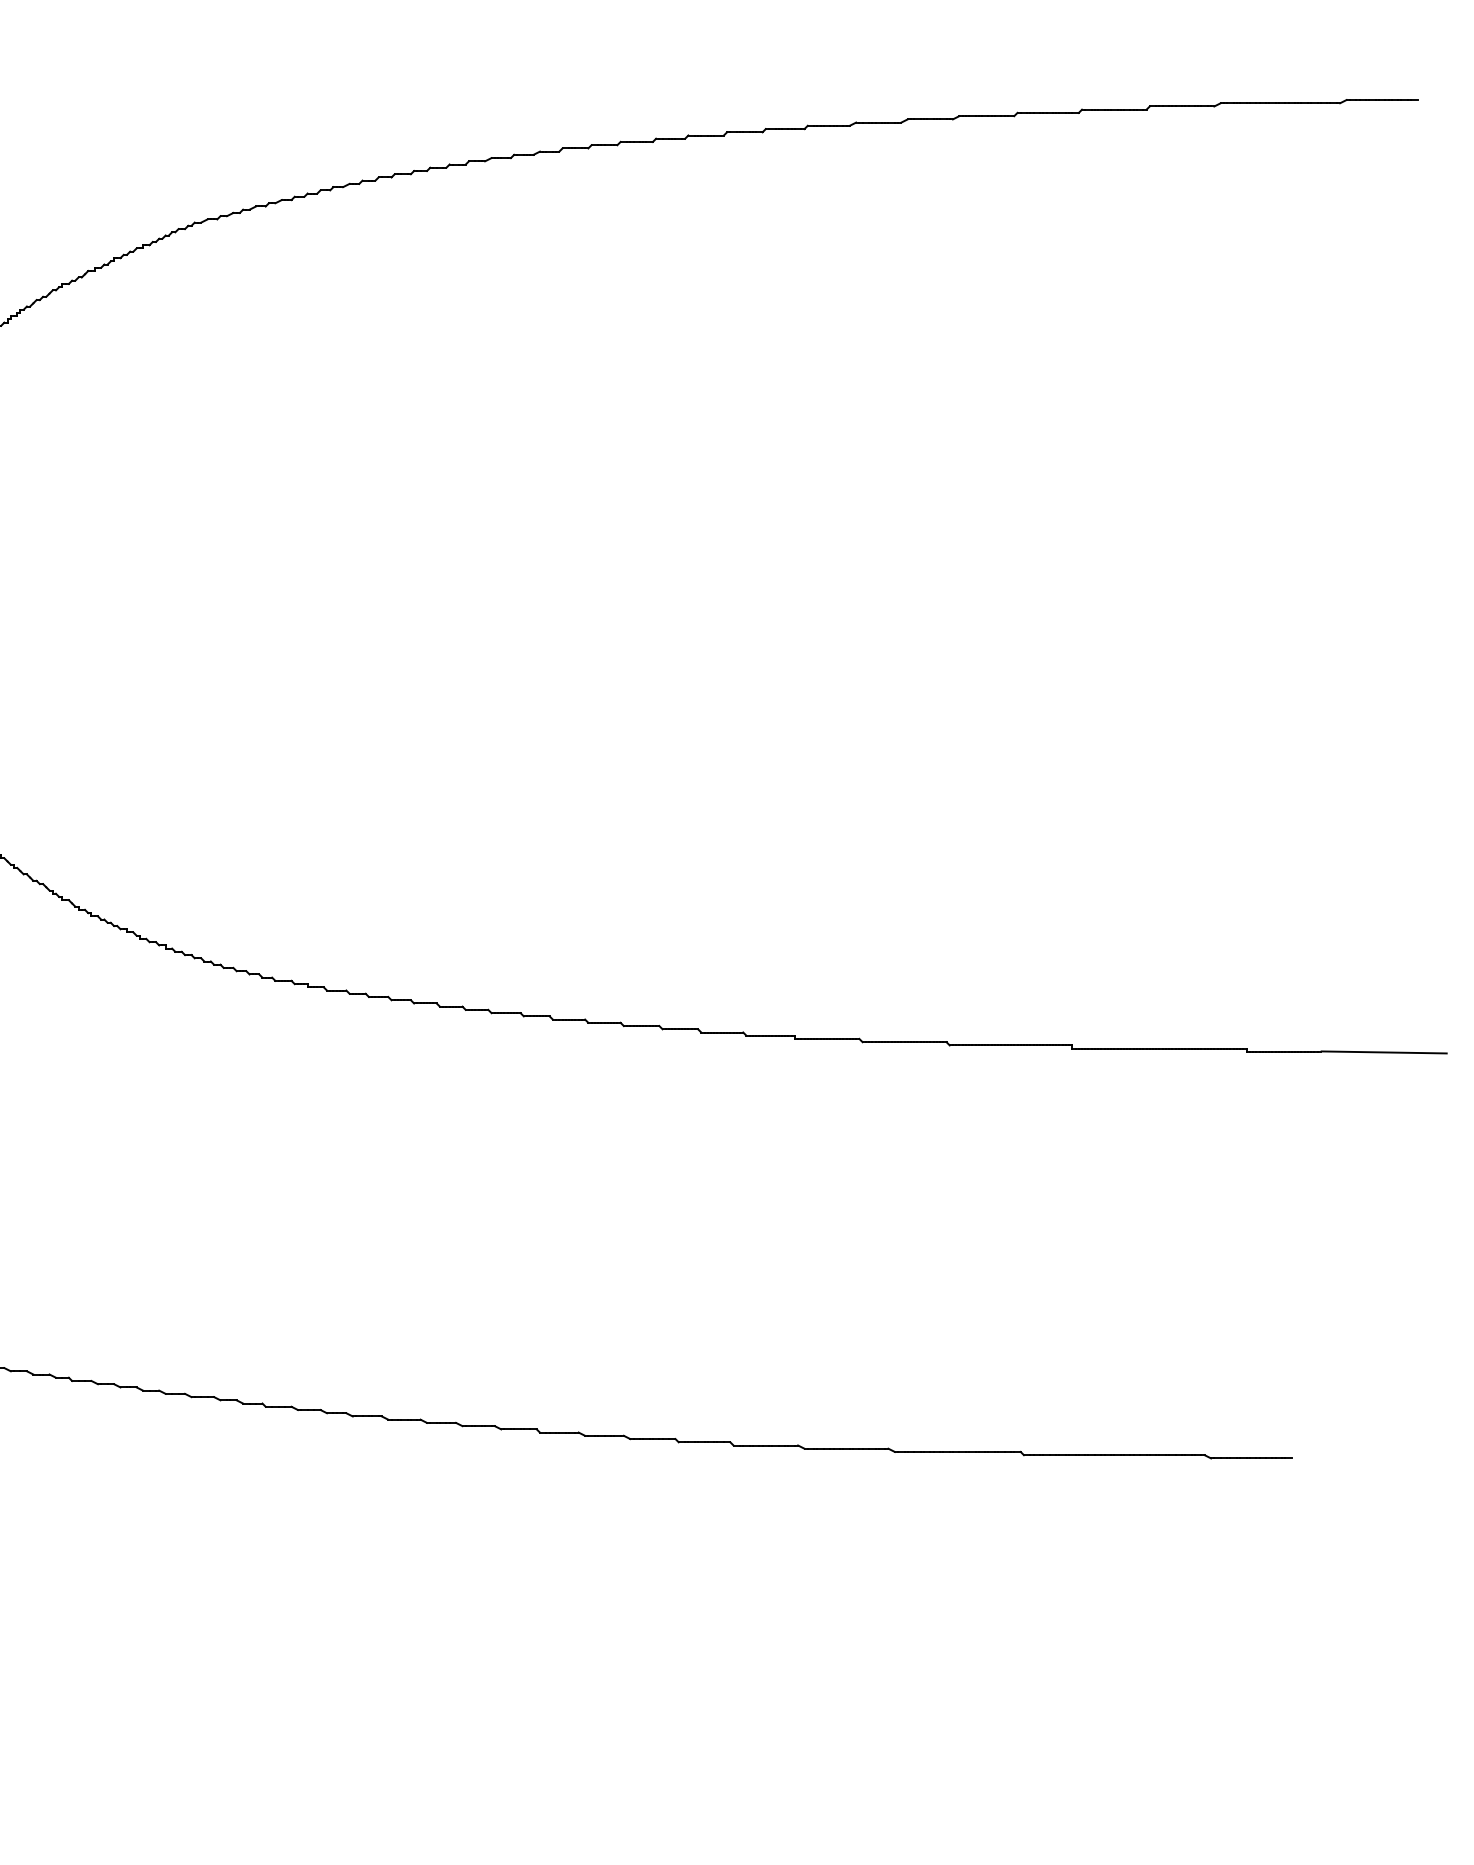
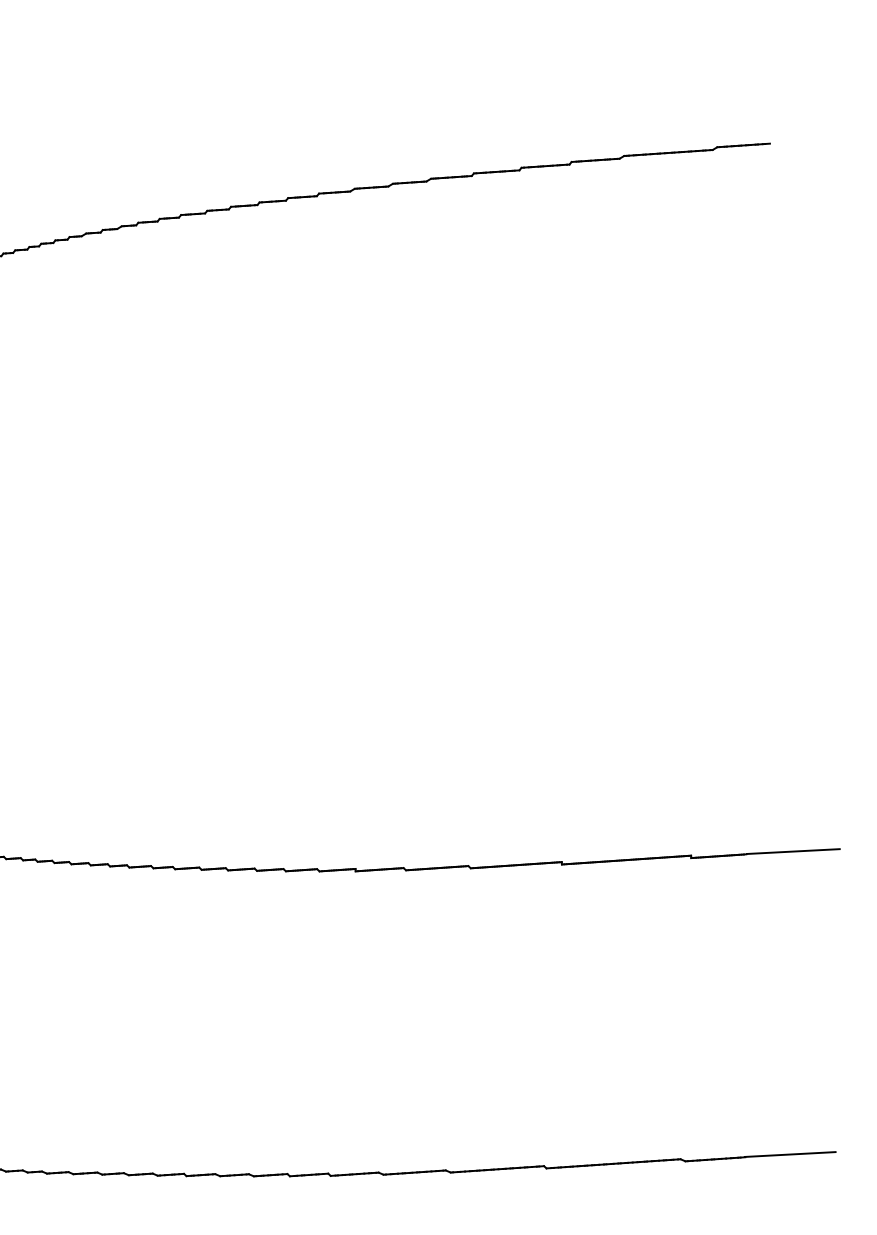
line: (1352, 1458) -> (790, 1154), added

